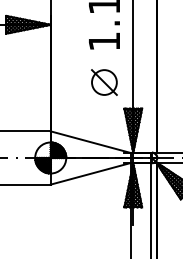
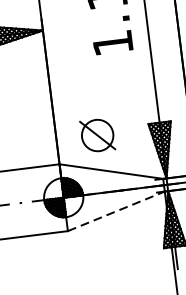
part: (104, 82) -> (97, 135), moved
line: (91, 173) -> (117, 210), solid -> dashed

